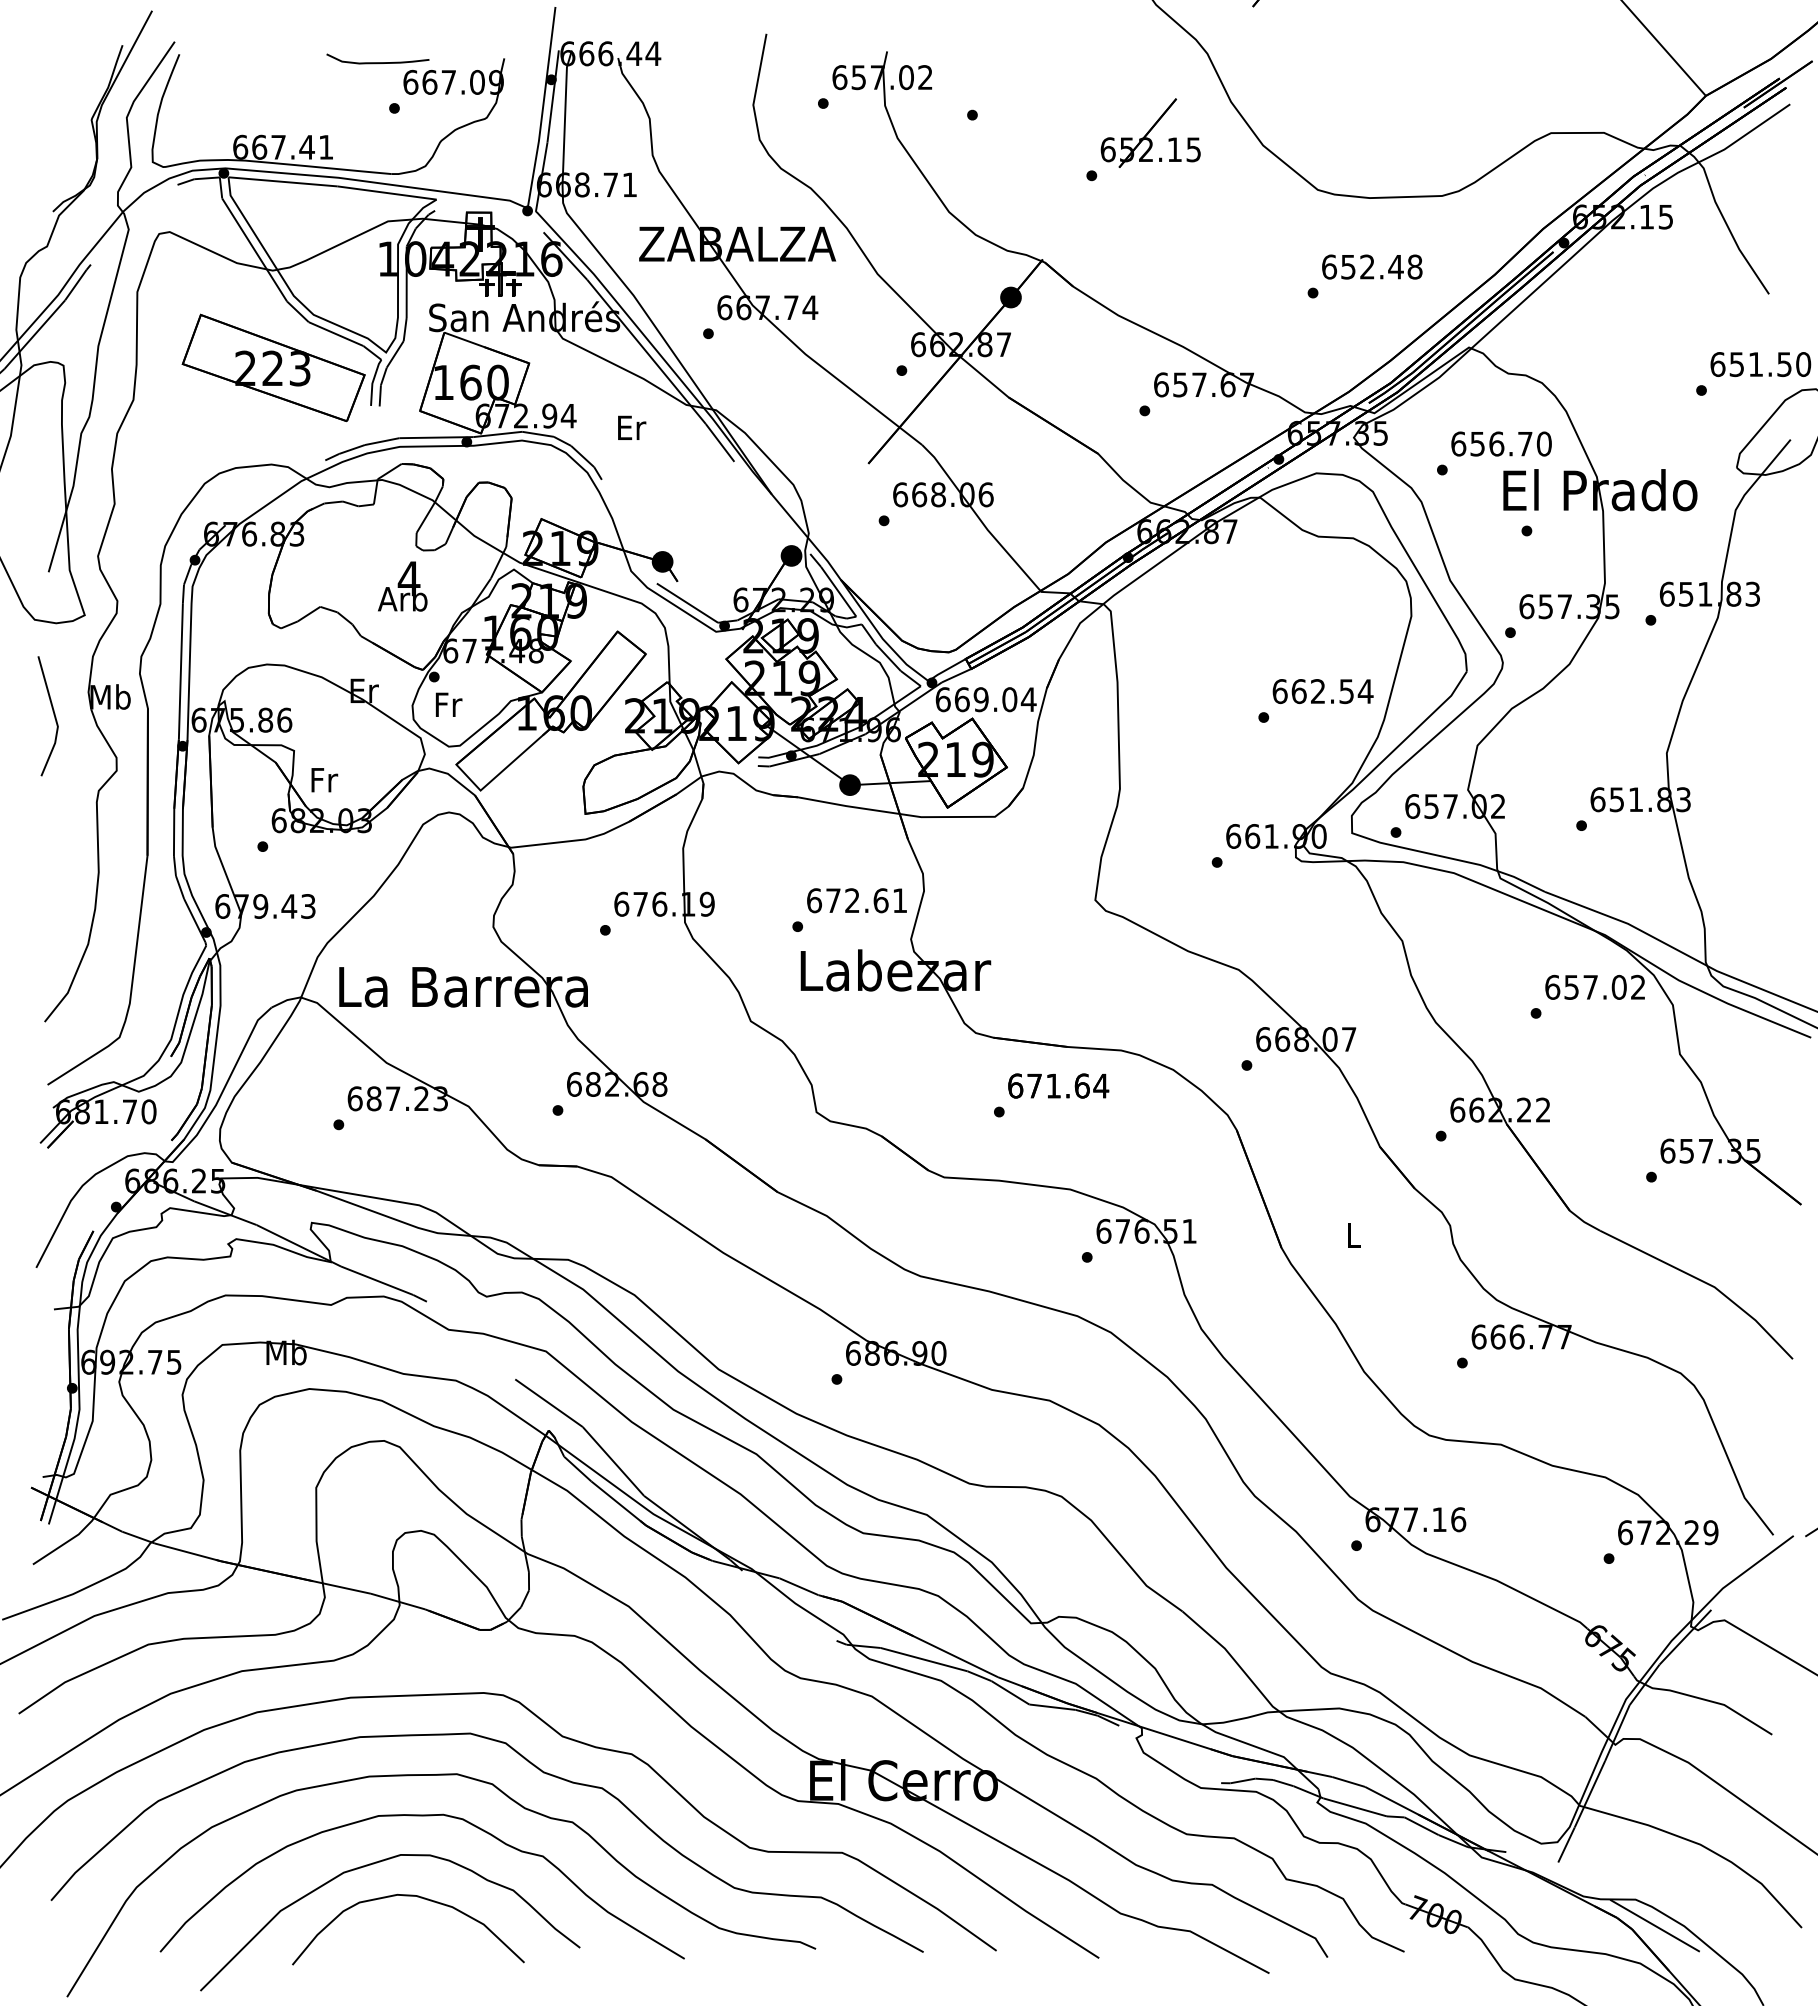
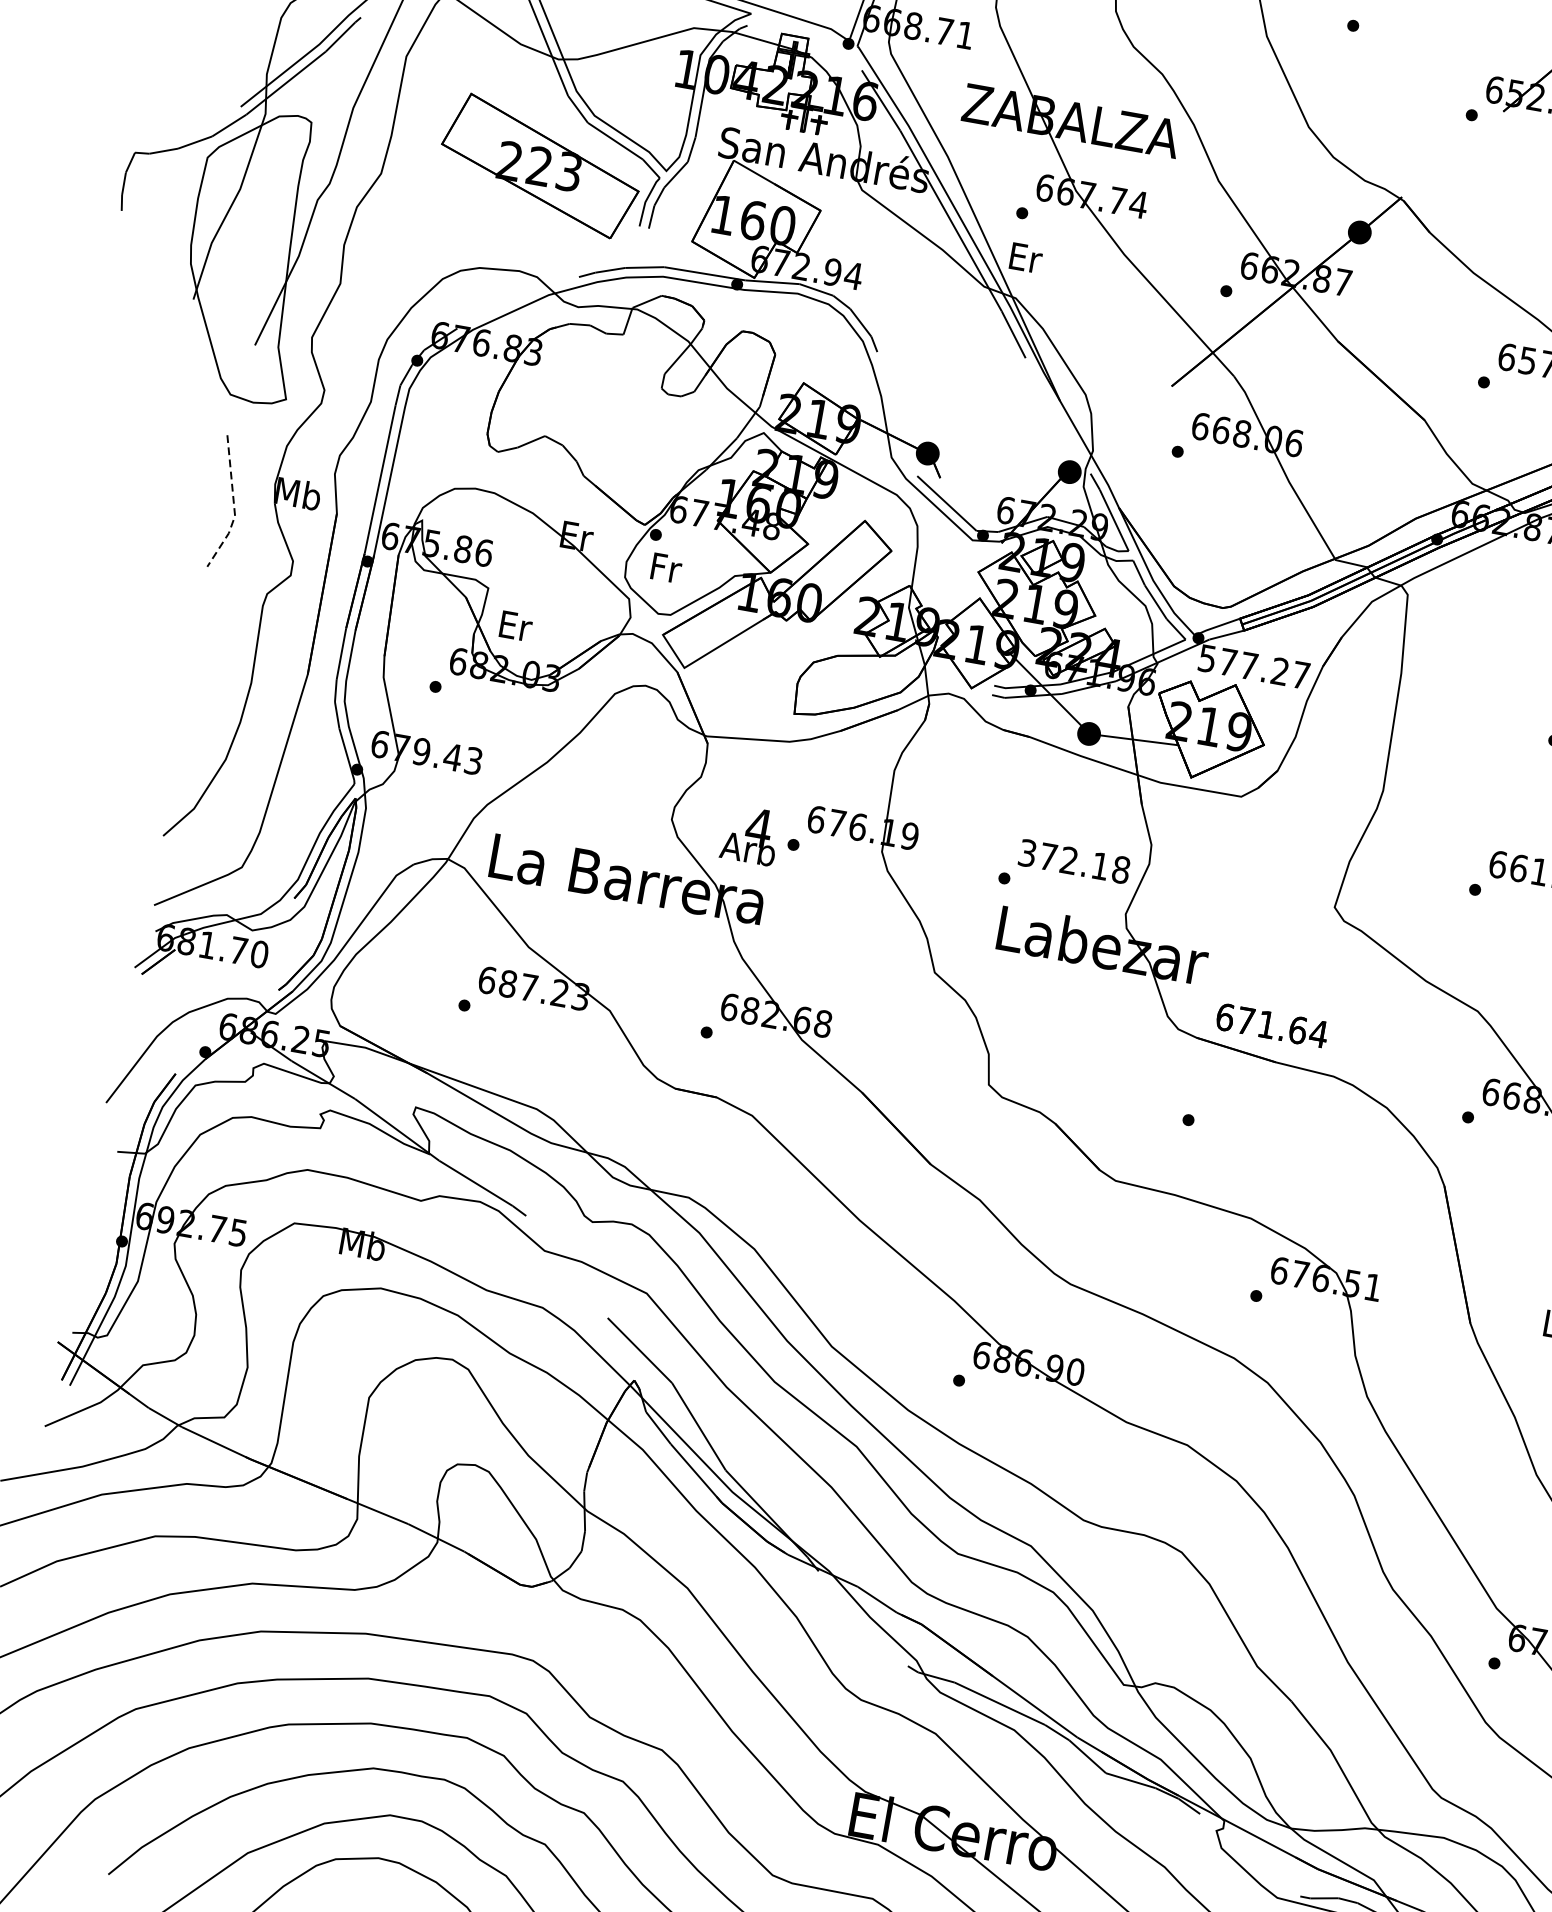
text: (632, 427) -> (1026, 257), moved
text: (402, 586) -> (750, 835), moved
text: (985, 699) -> (1253, 666), 669.04 -> 577.27
line: (55, 718) -> (234, 506), solid -> dashed
text: (324, 780) -> (515, 626), Fr -> Er
text: (857, 900) -> (1074, 861), 672.61 -> 372.18
text: (1058, 1085) -> (1272, 1025), moved

